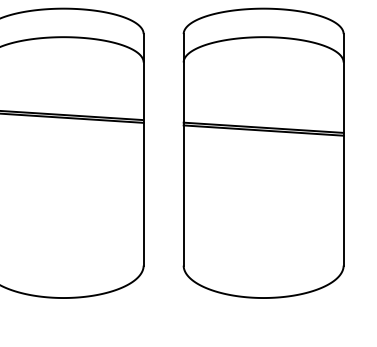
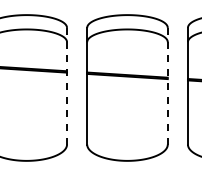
line: (144, 150) -> (67, 86), solid -> dashed
line: (343, 150) -> (167, 86), solid -> dashed

